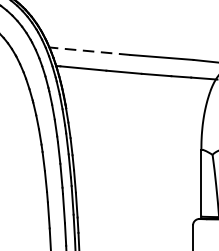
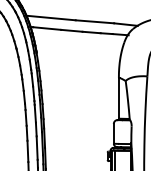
line: (90, 51) -> (51, 18), dashed -> solid

